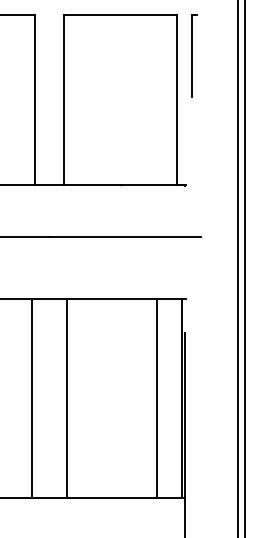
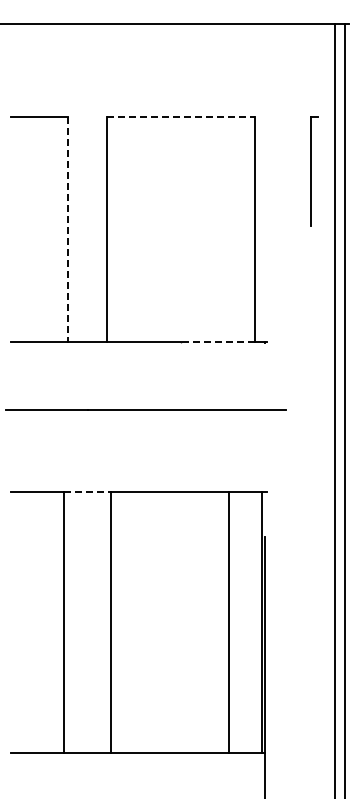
line: (121, 14) -> (181, 117), solid -> dashed
part: (194, 55) -> (314, 171), moved
line: (35, 100) -> (68, 230), solid -> dashed
line: (148, 184) -> (217, 341), solid -> dashed
line: (50, 298) -> (88, 491), solid -> dashed

